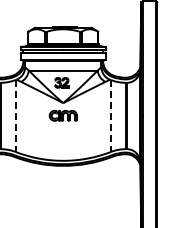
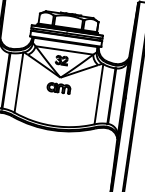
line: (15, 115) -> (18, 82), dashed -> solid
line: (111, 115) -> (99, 93), dashed -> solid

